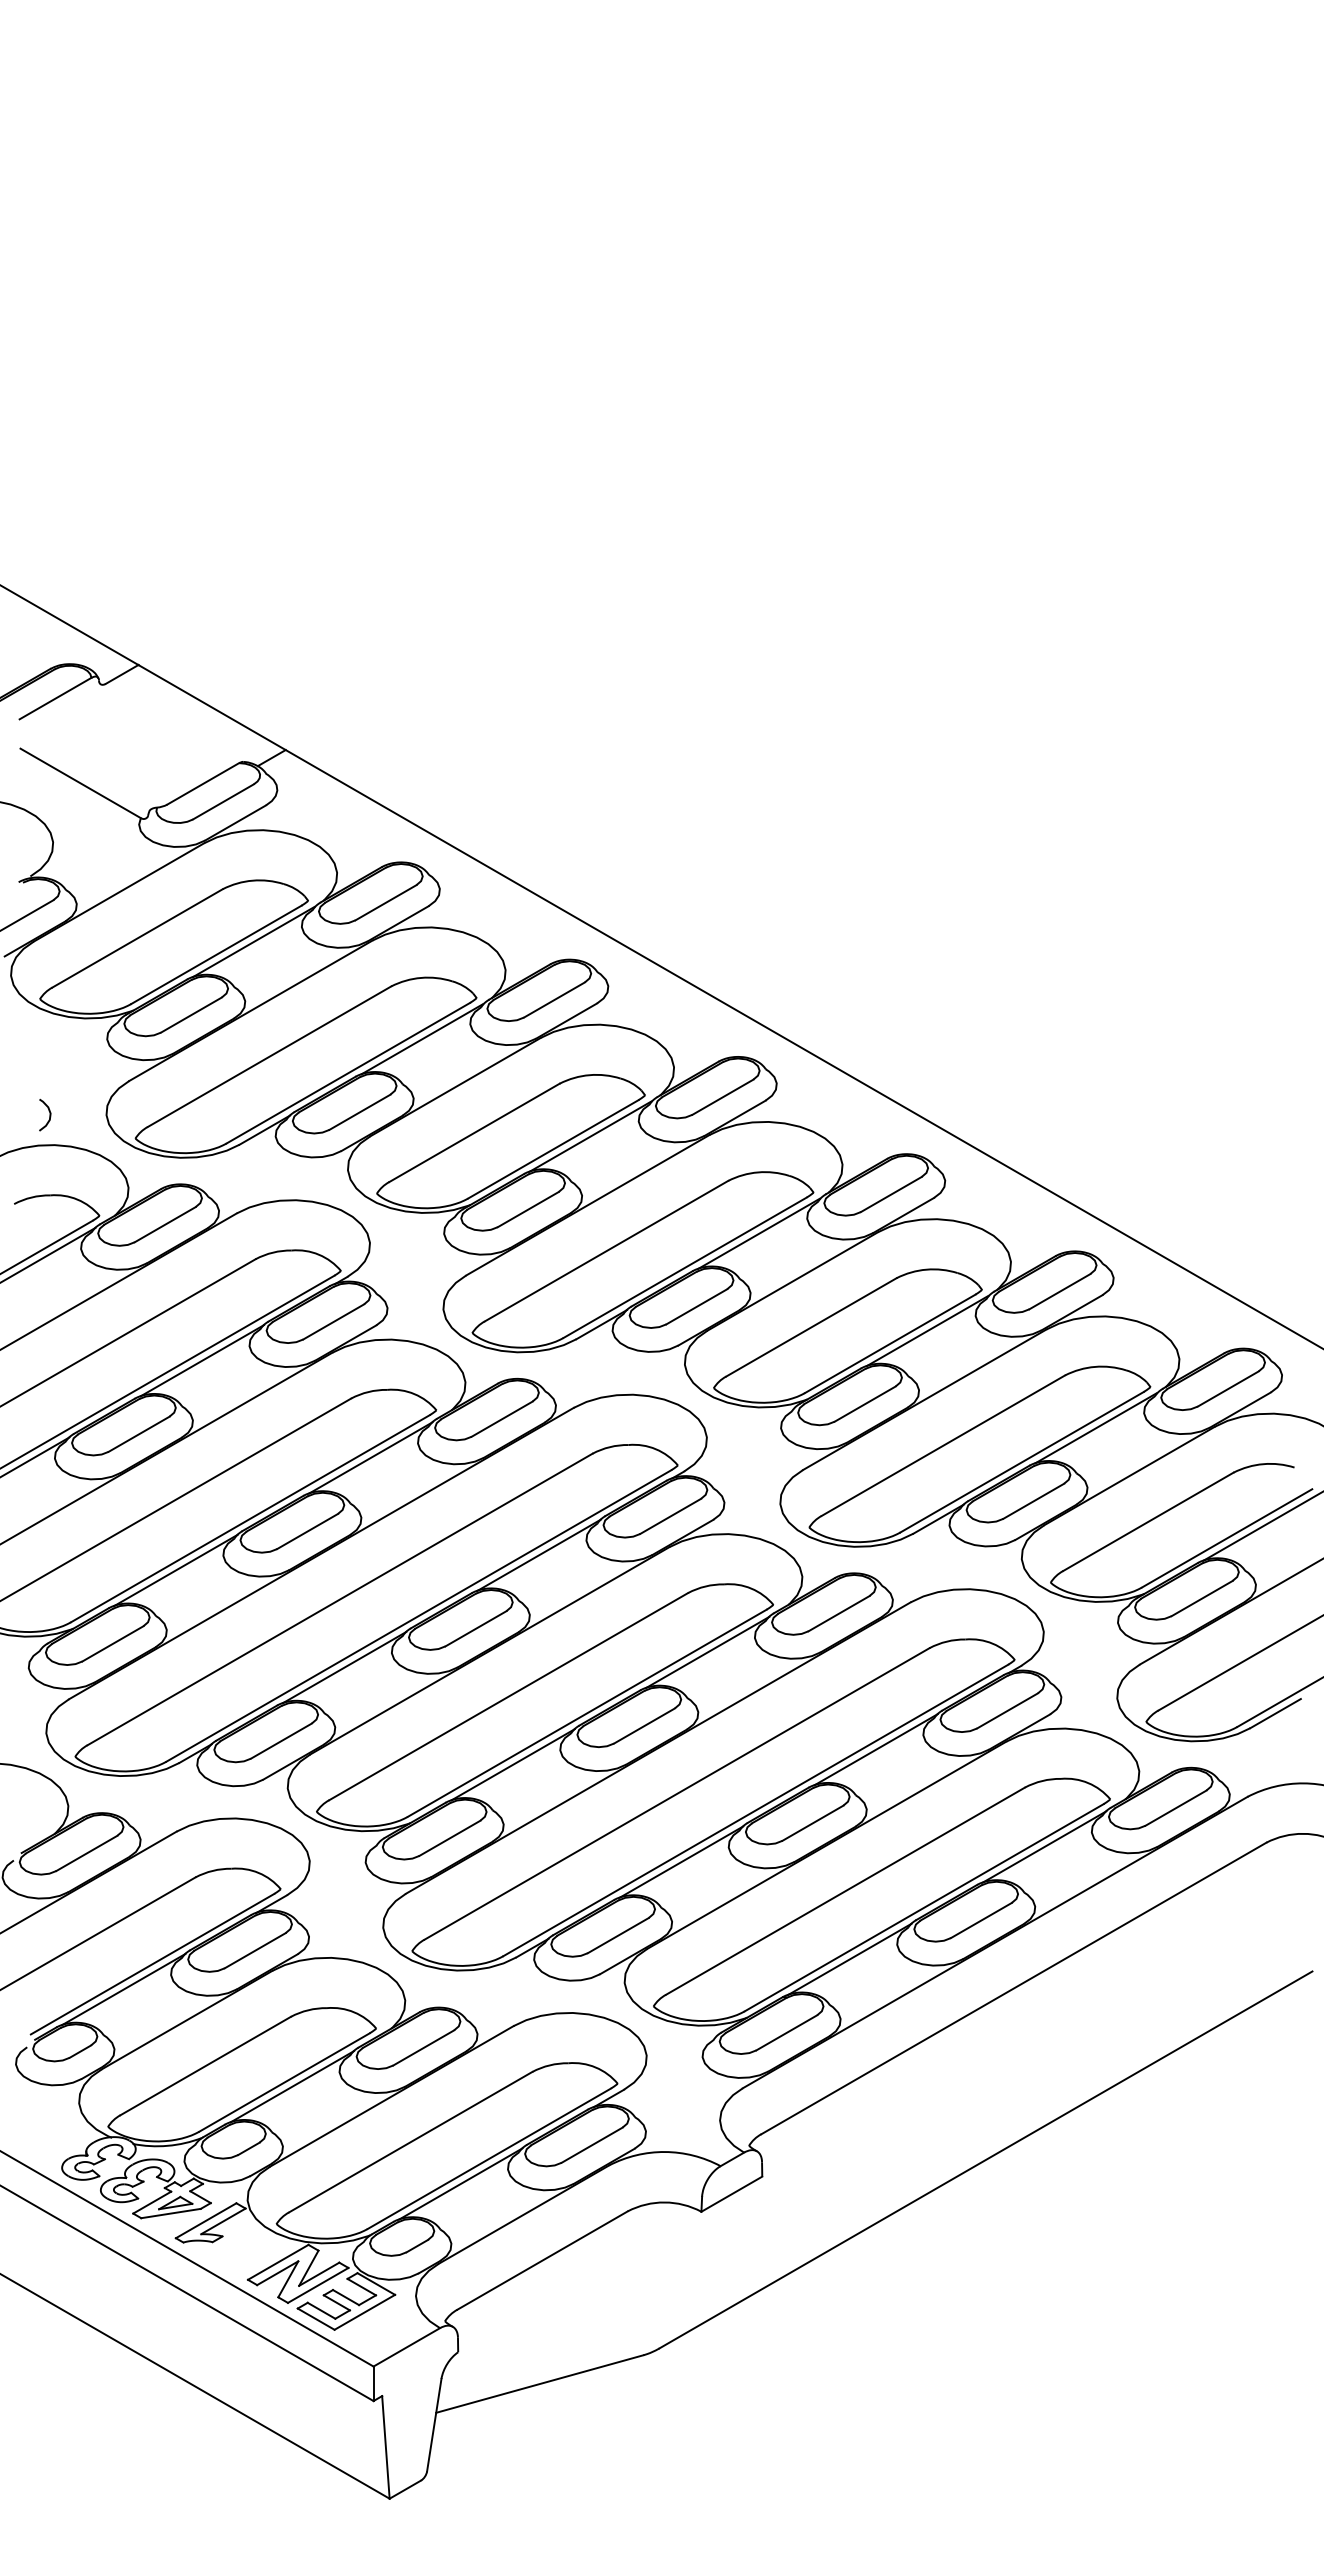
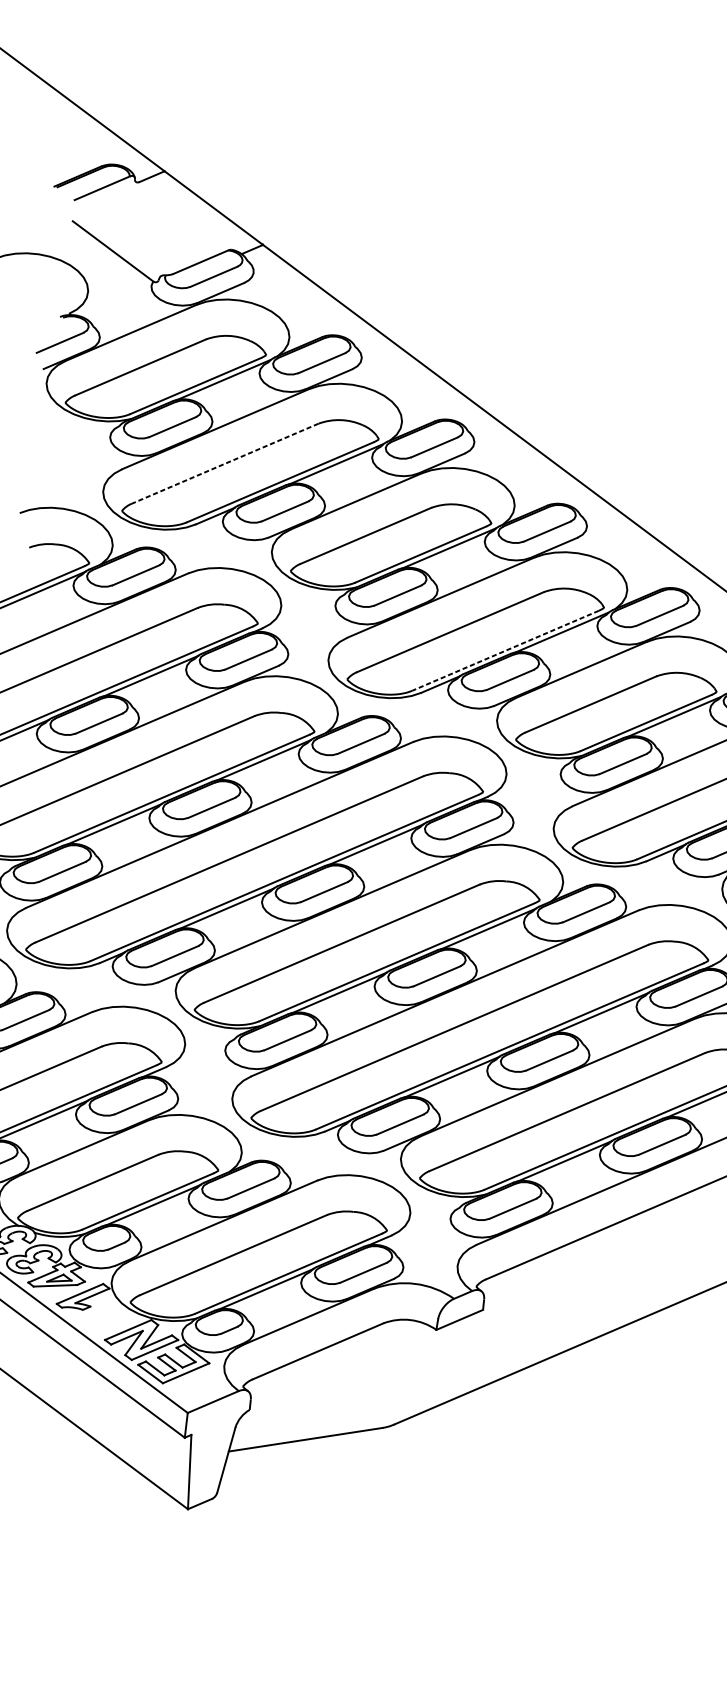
line: (269, 1056) -> (225, 463), solid -> dashed
curve: (49, 1114) -> (62, 486), removed
line: (684, 1267) -> (505, 650), solid -> dashed

